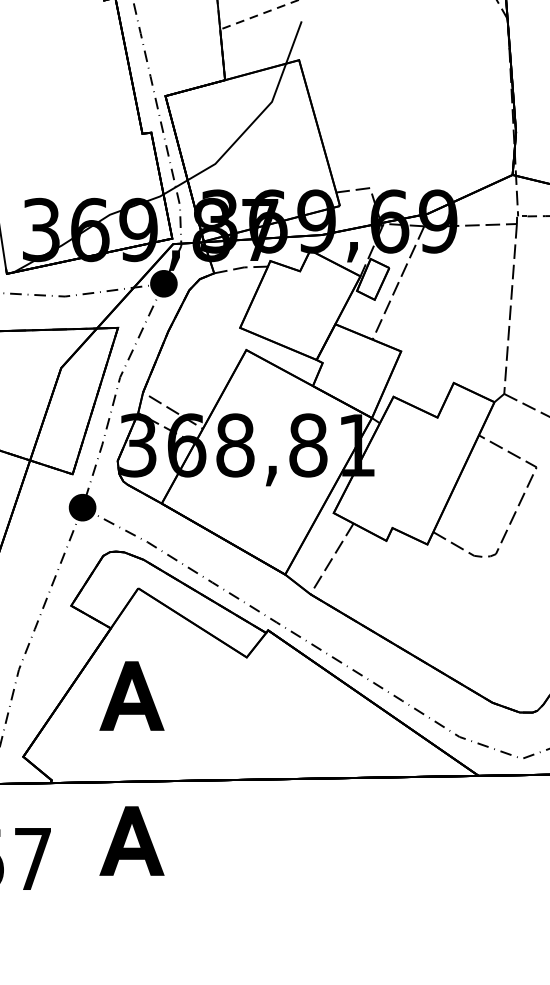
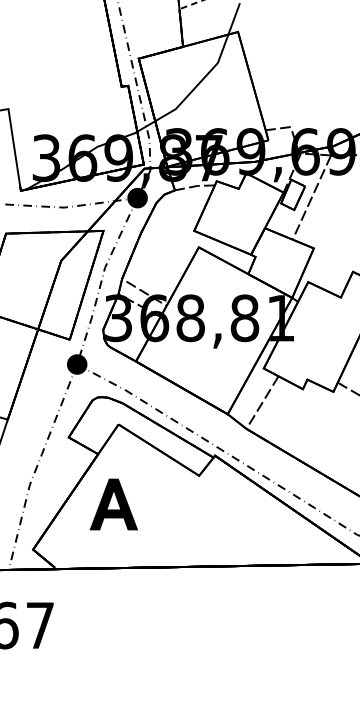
part: (131, 840) -> (113, 611), removed

